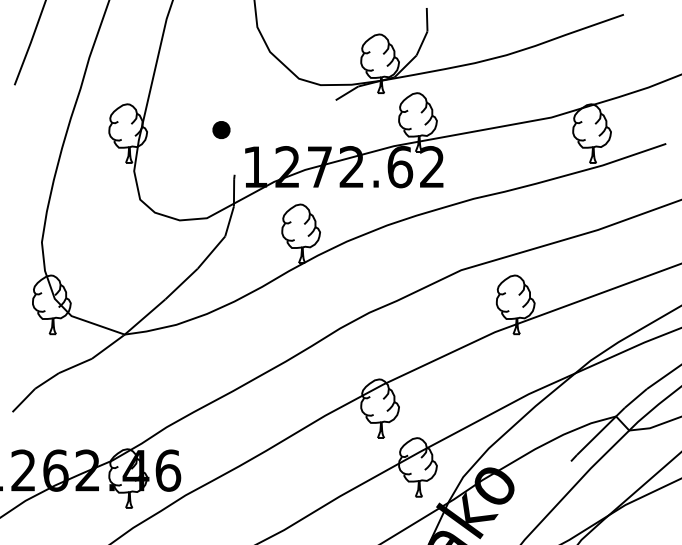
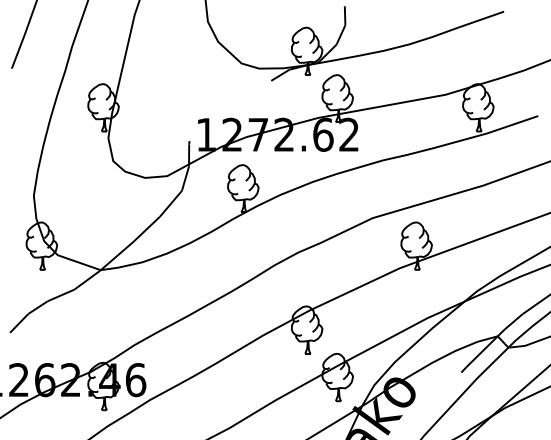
part: (220, 129) -> (178, 104), removed

